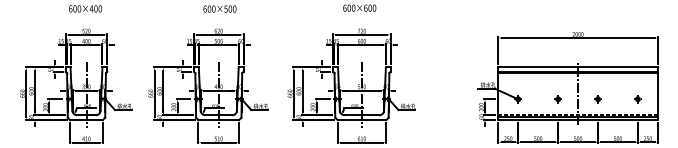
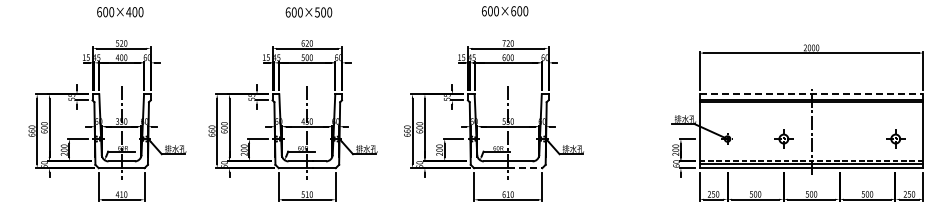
line: (578, 67) -> (811, 94), solid -> dashed
part: (557, 98) -> (782, 138), size x1.6
part: (597, 98) -> (838, 138), removed
part: (637, 98) -> (894, 138), size x1.6
line: (374, 120) -> (525, 168), solid -> dashed

